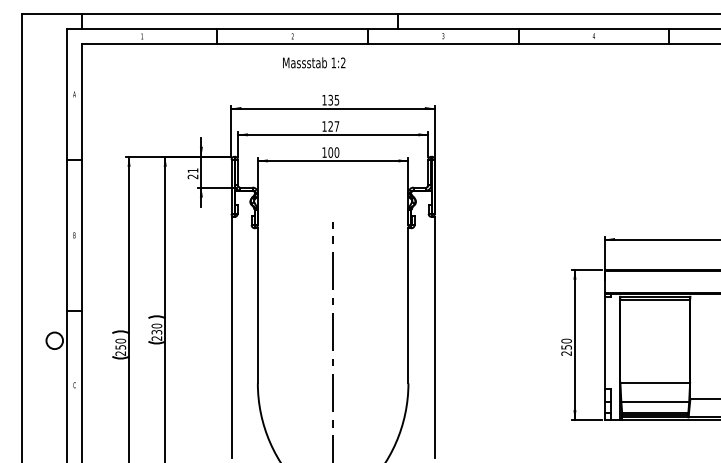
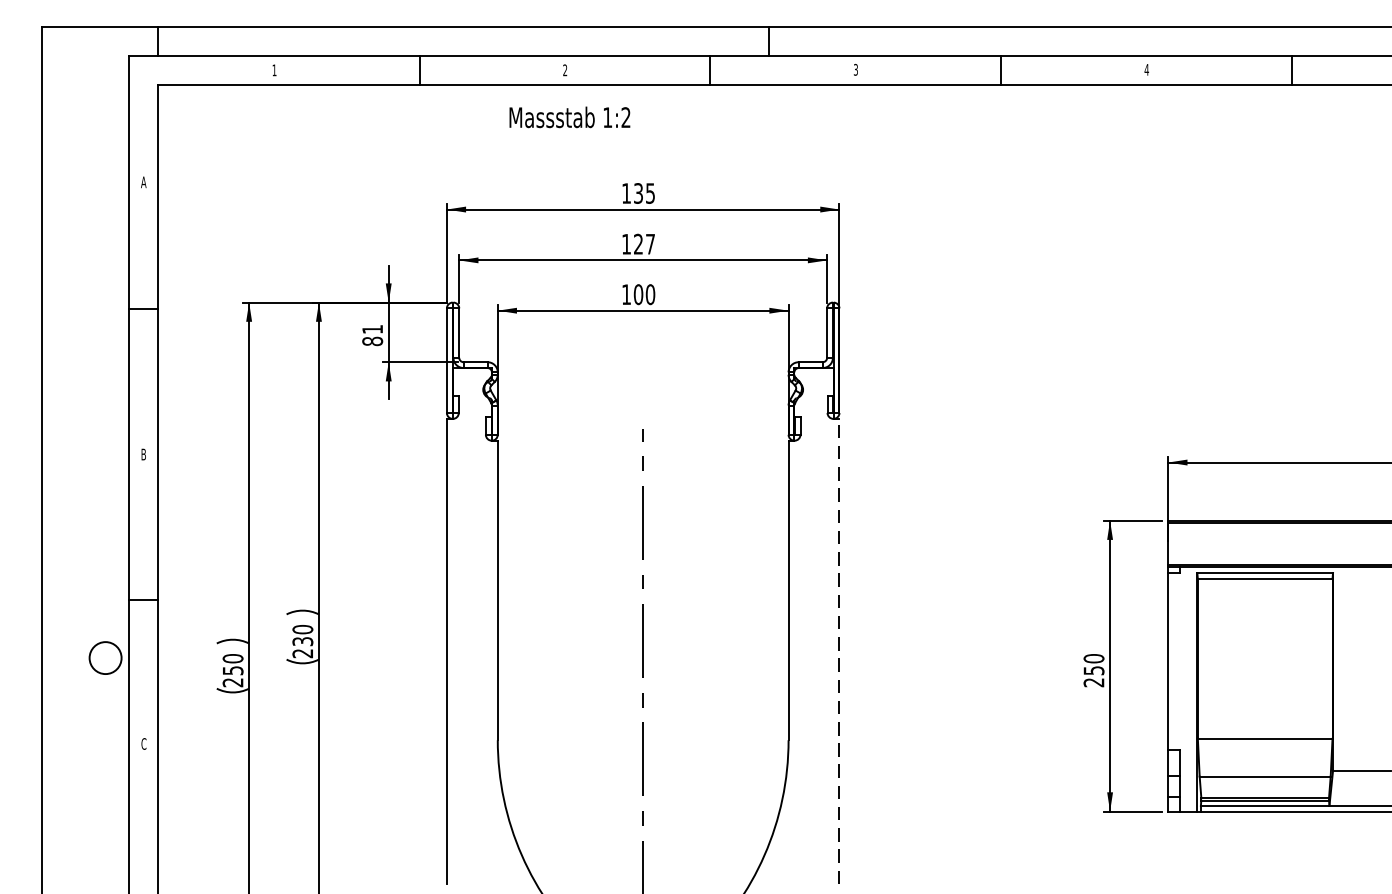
text: (314, 62) -> (570, 116), moved
text: (193, 176) -> (373, 340), 21 -> 81
line: (434, 336) -> (838, 649), solid -> dashed

